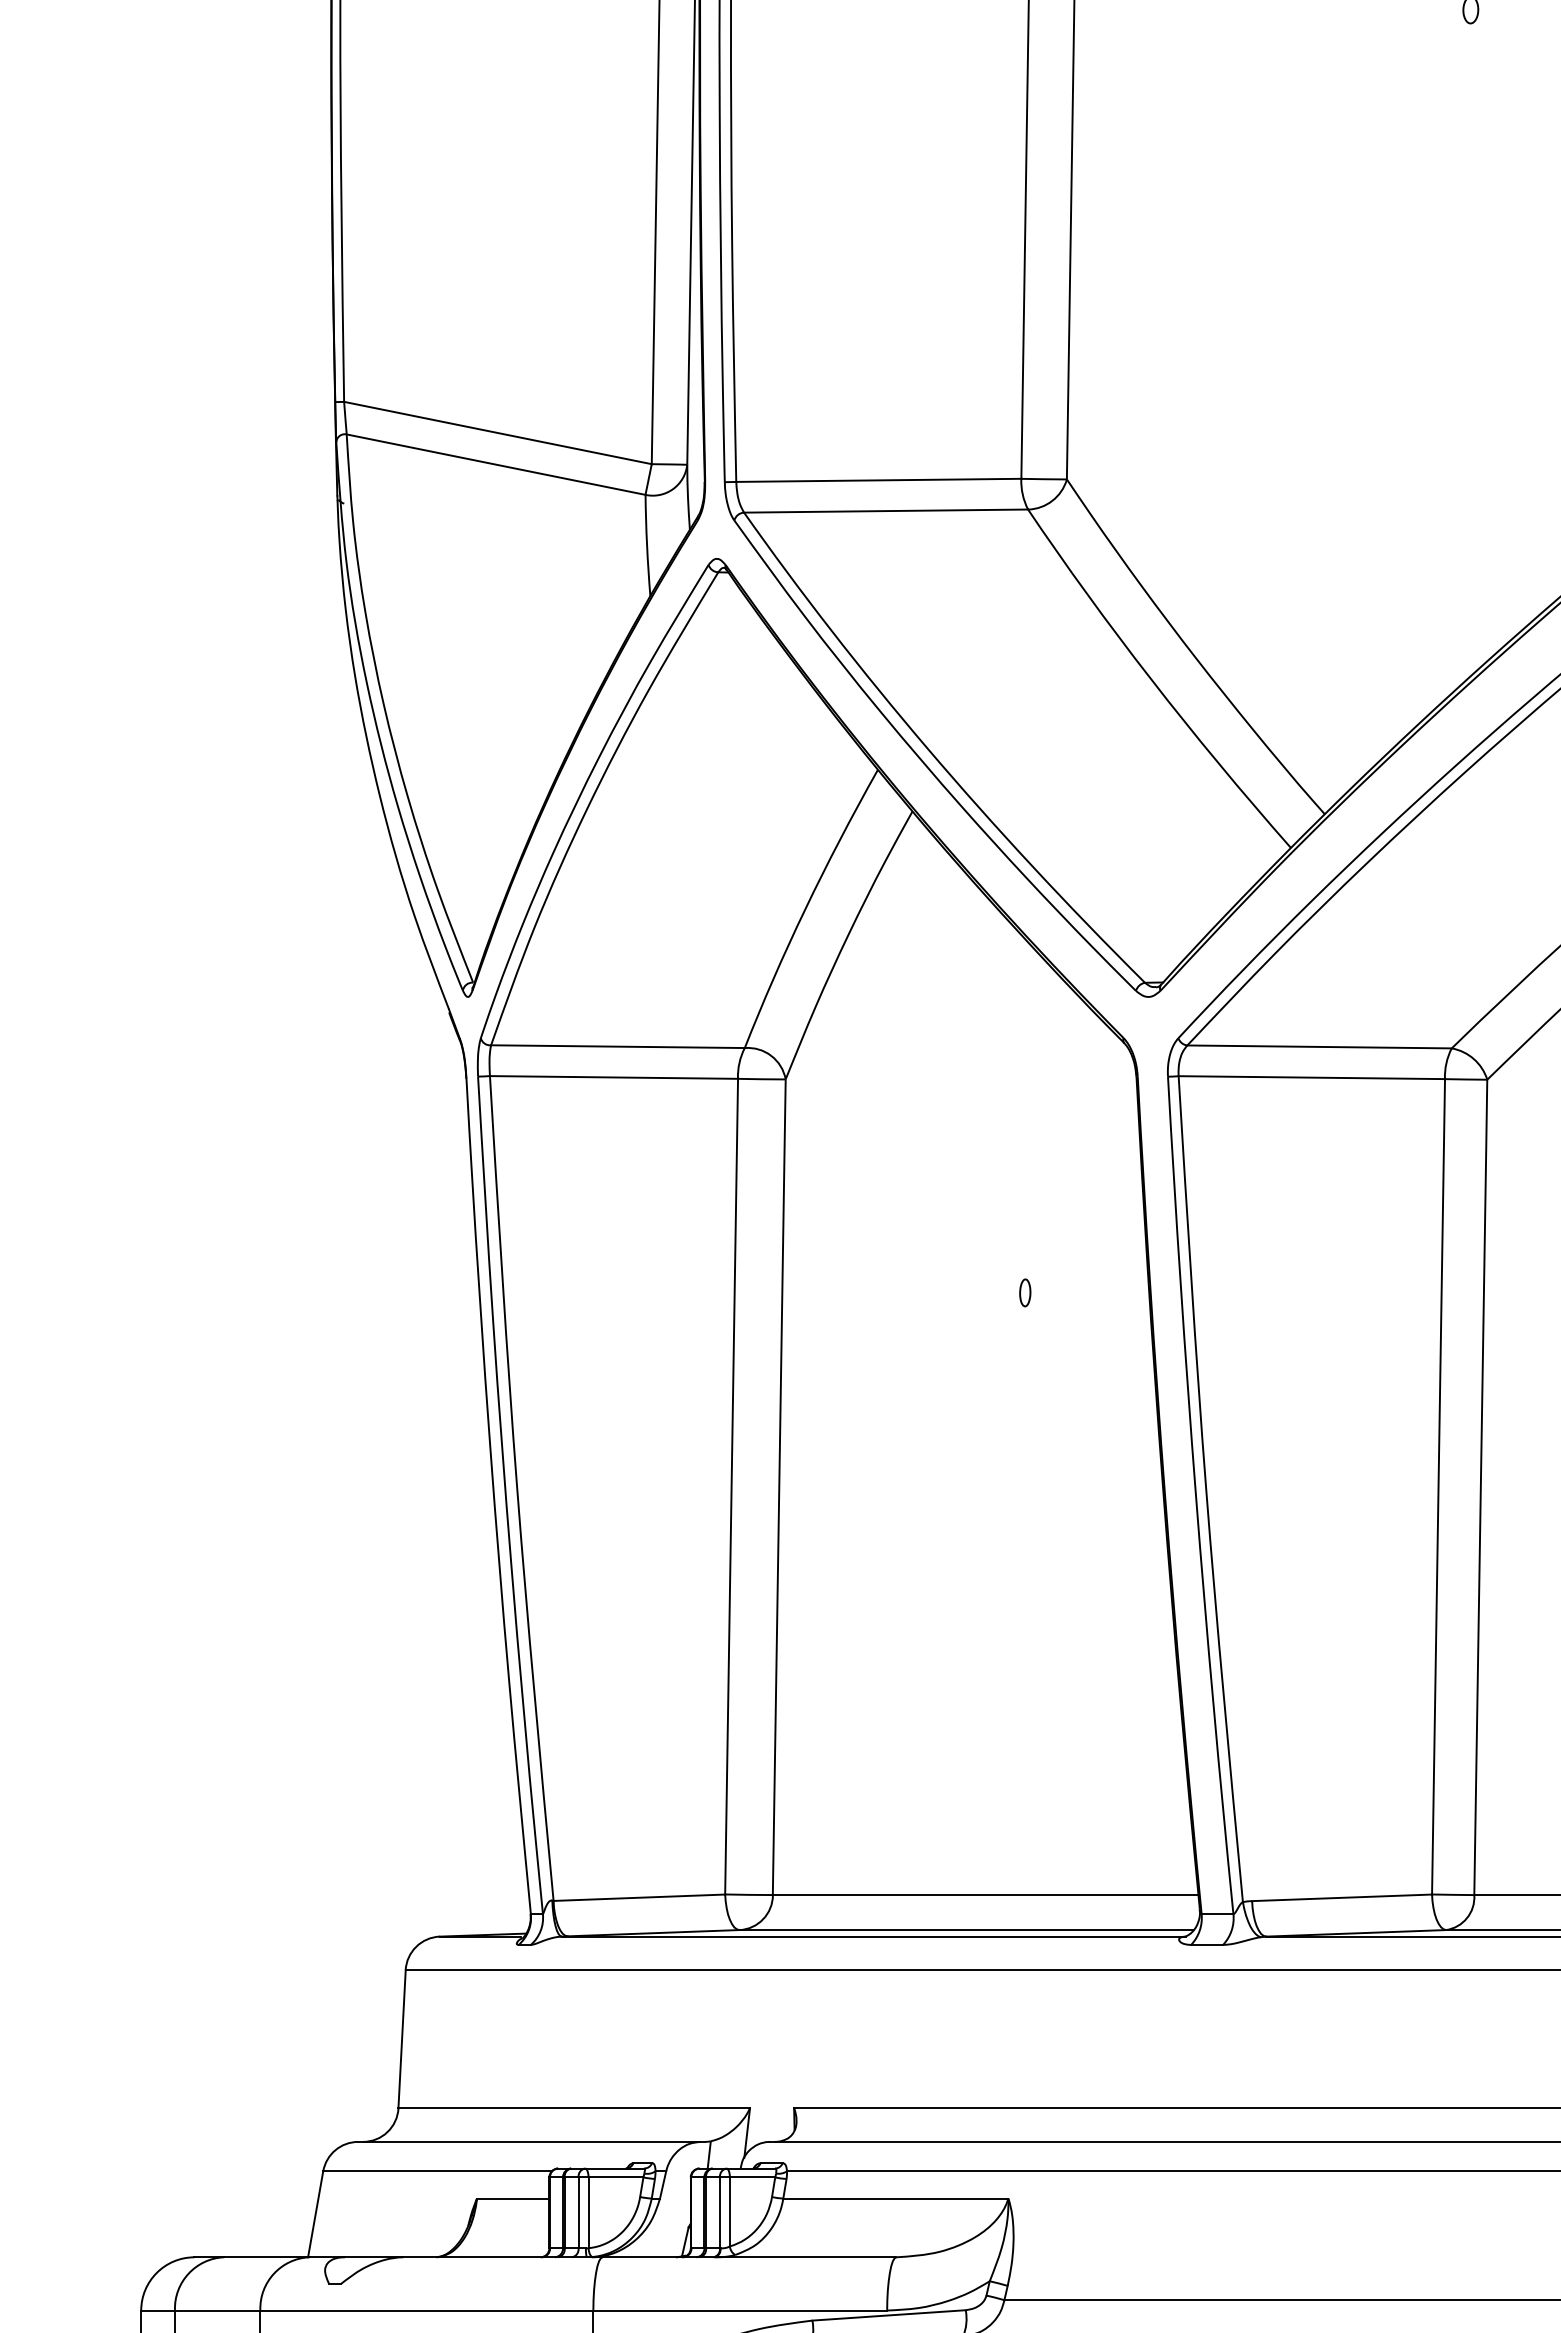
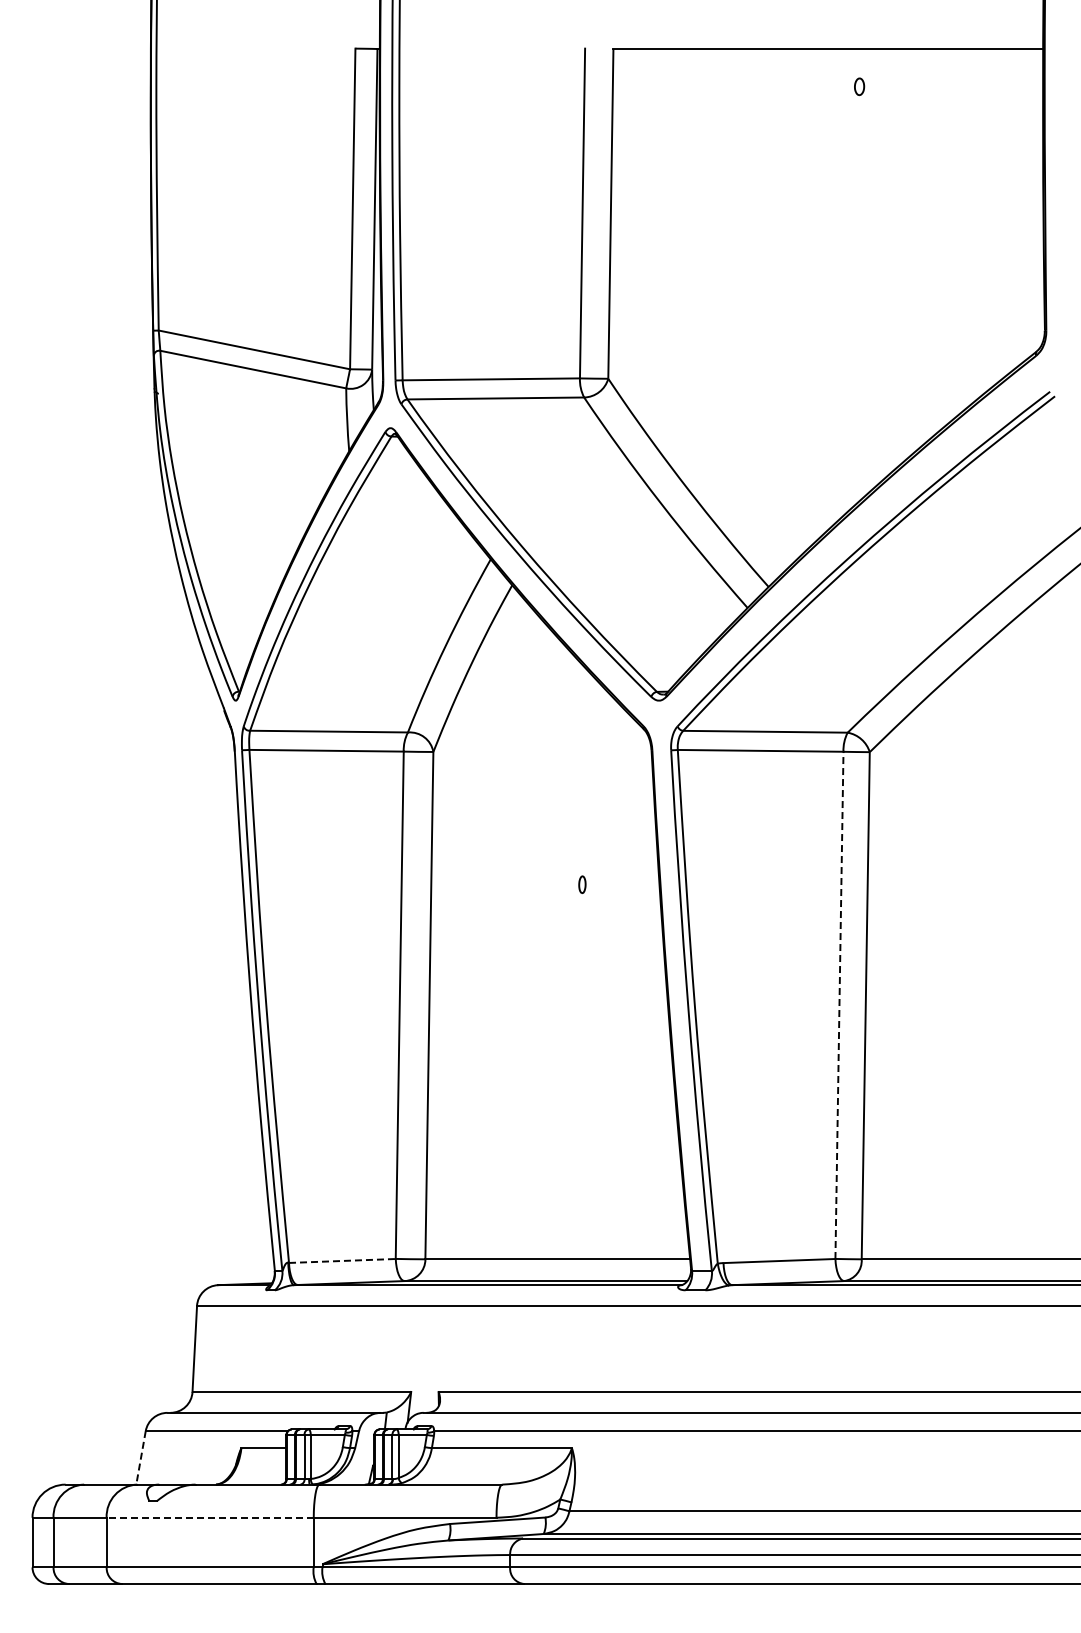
line: (1438, 1487) -> (839, 1005), solid -> dashed
line: (639, 1896) -> (342, 1260), solid -> dashed
line: (314, 2215) -> (140, 1458), solid -> dashed
line: (427, 2310) -> (210, 1517), solid -> dashed

